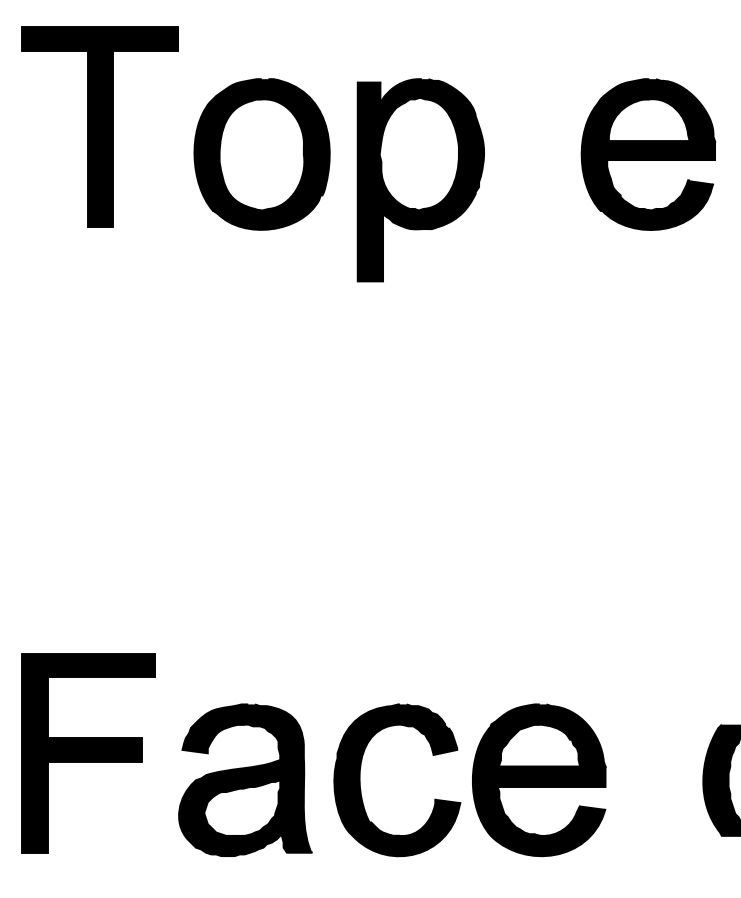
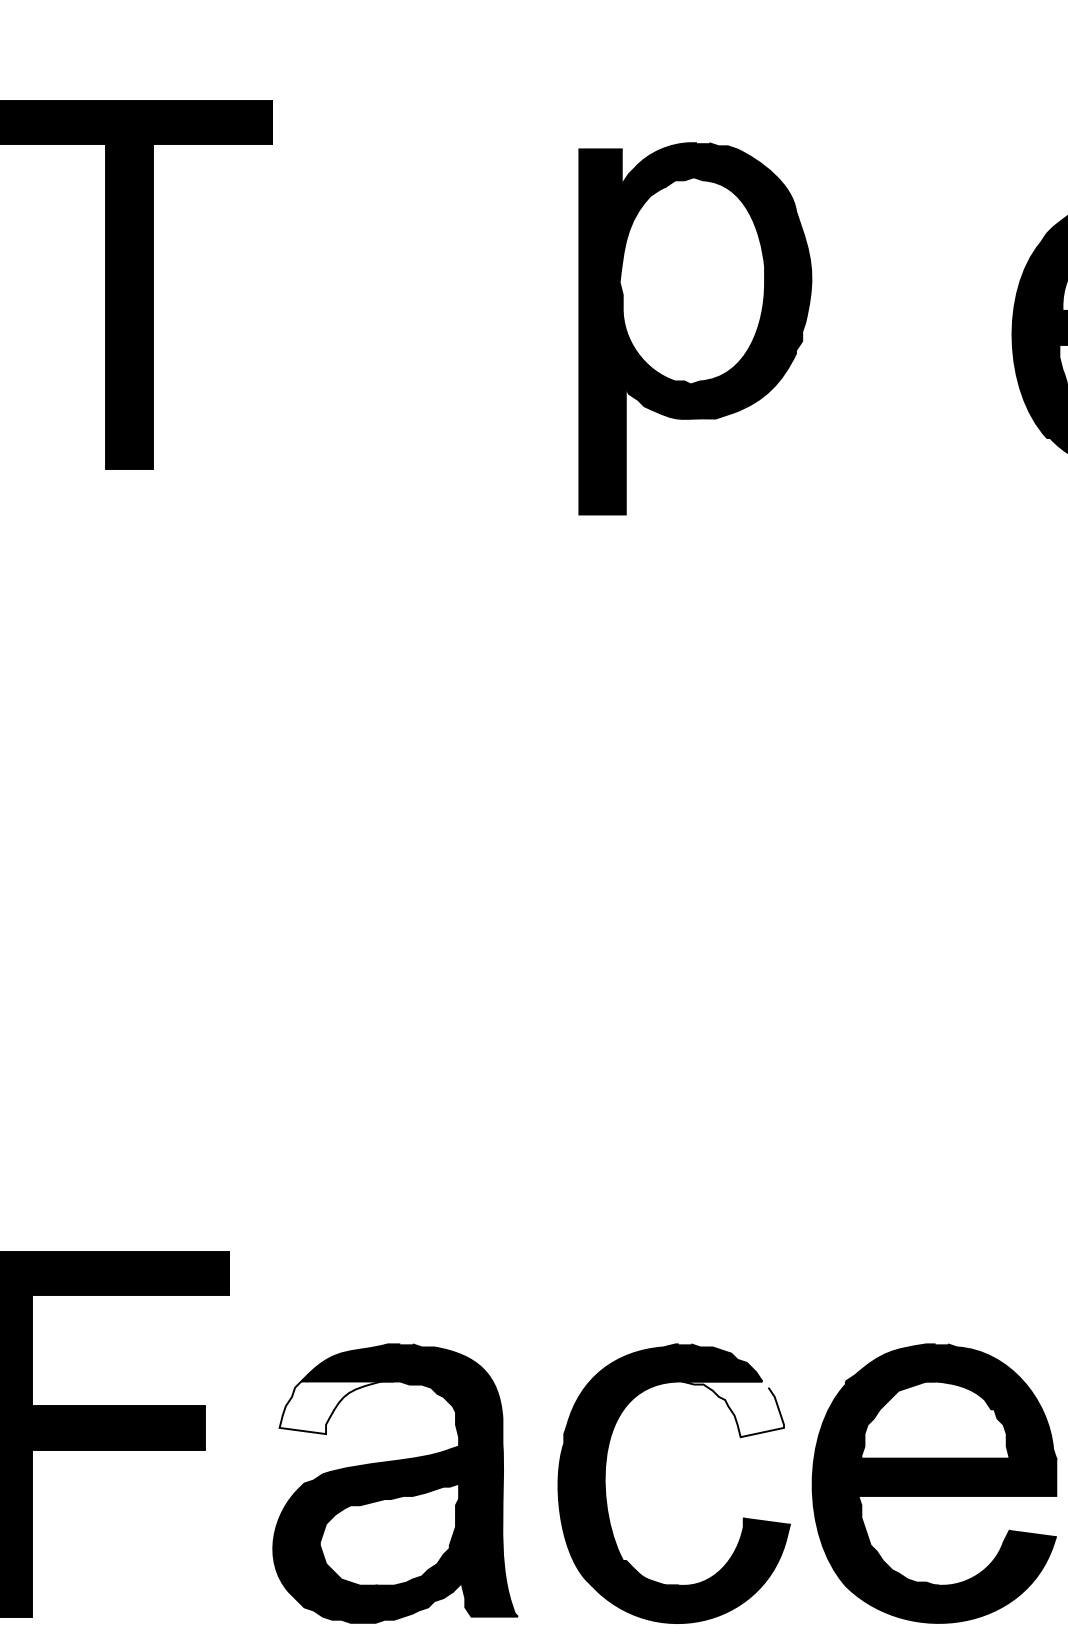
part: (261, 154) -> (424, 334), removed
part: (420, 180) -> (694, 329), moved
fill: (213, 738) -> (336, 1406), removed
fill: (429, 739) -> (733, 1408), removed

